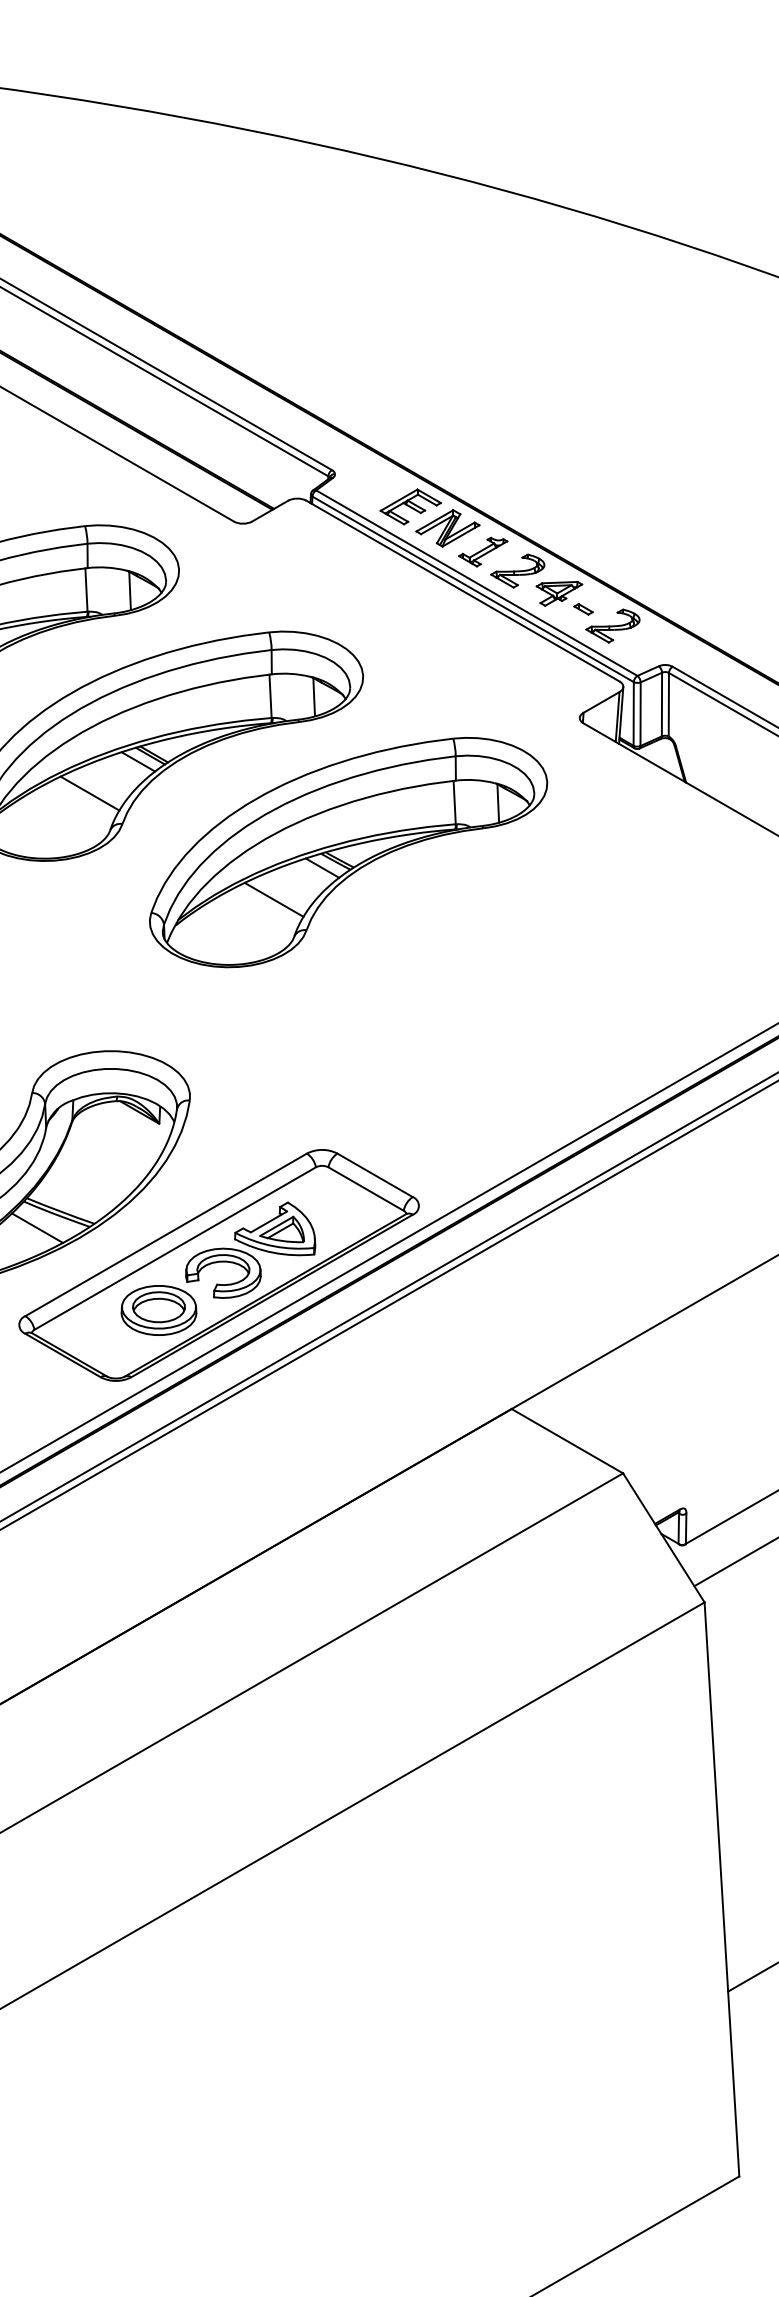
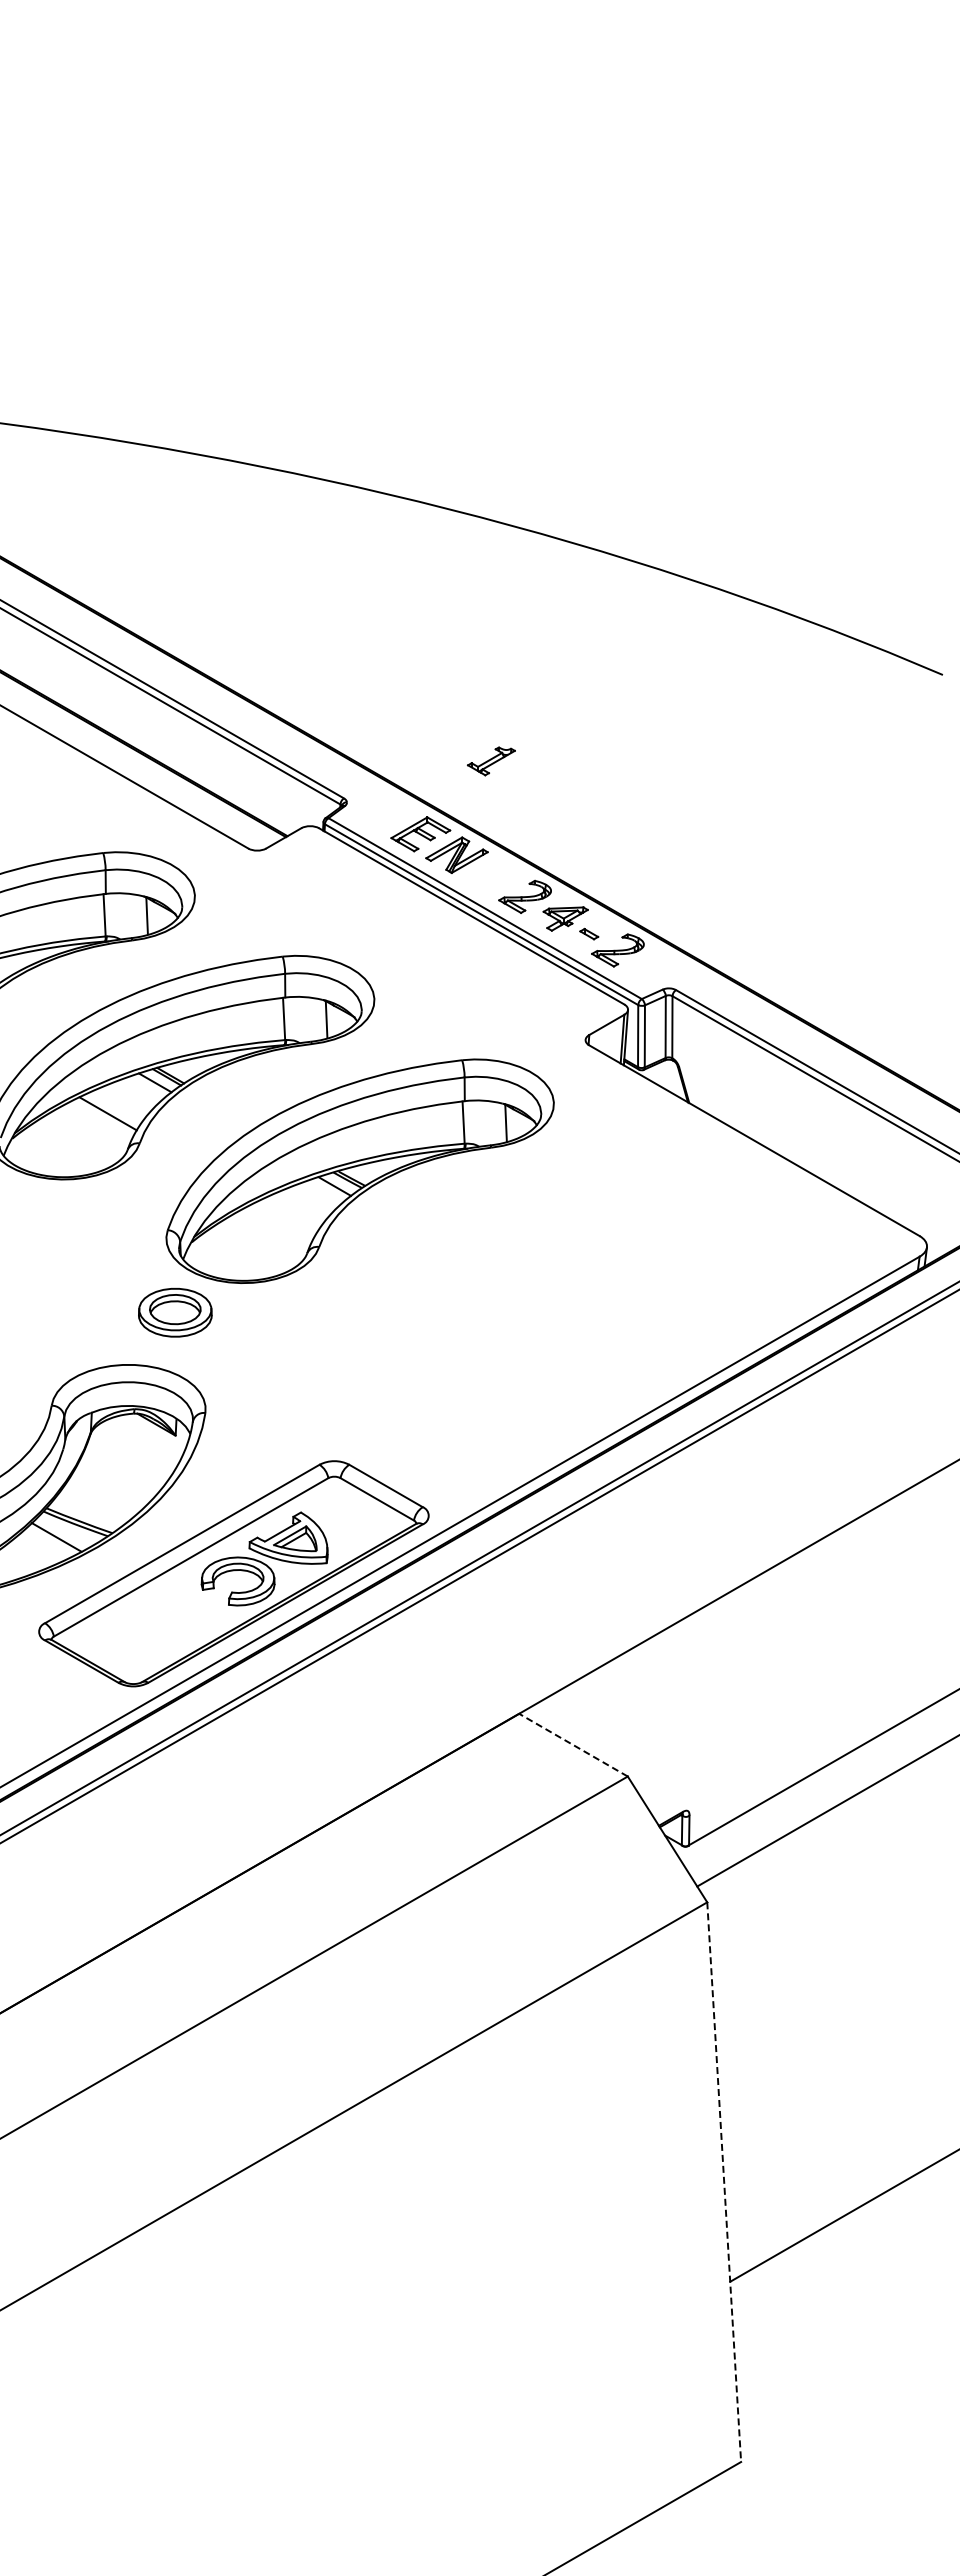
part: (483, 552) -> (491, 761), moved
line: (274, 898) -> (287, 1216), removed
part: (159, 1310) -> (175, 1312), moved
line: (567, 1441) -> (573, 1745), solid -> dashed
line: (722, 1889) -> (724, 2182), solid -> dashed

